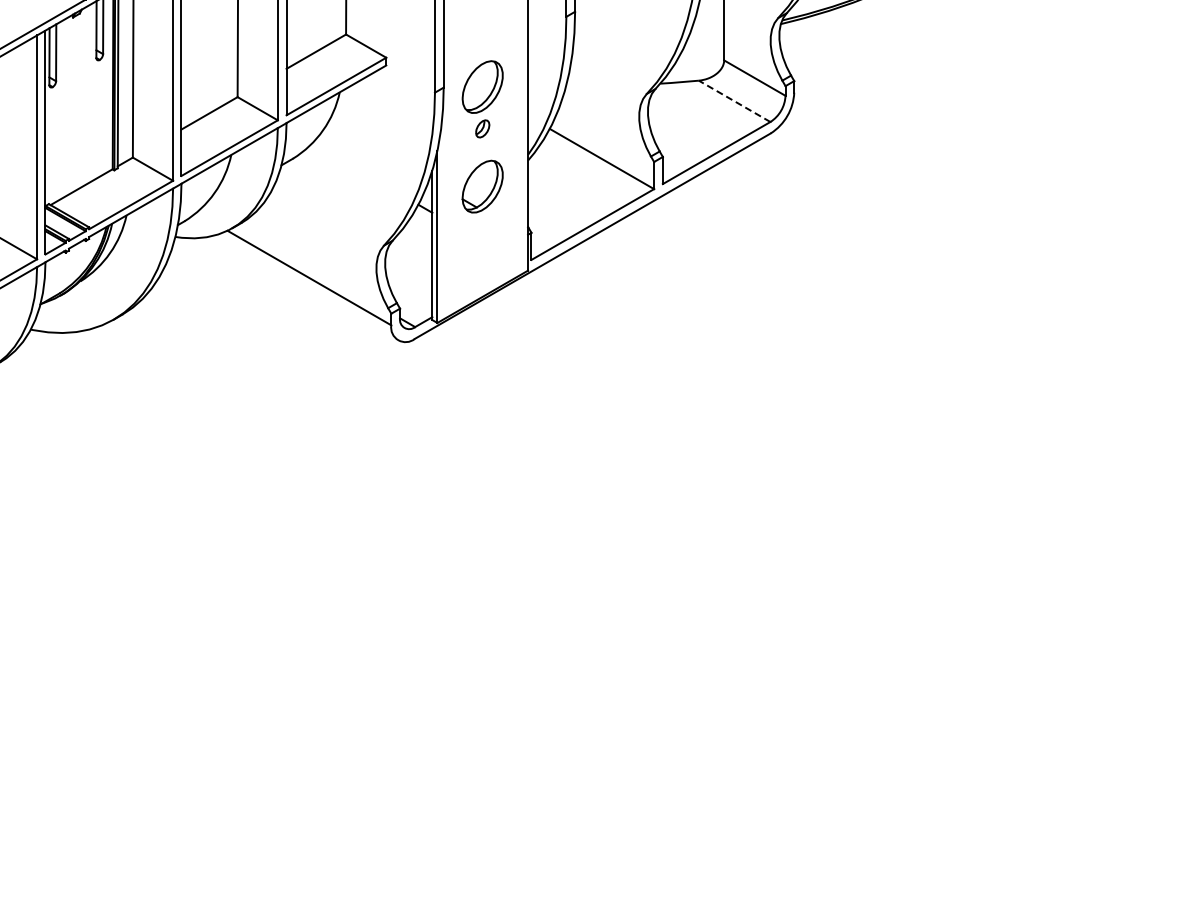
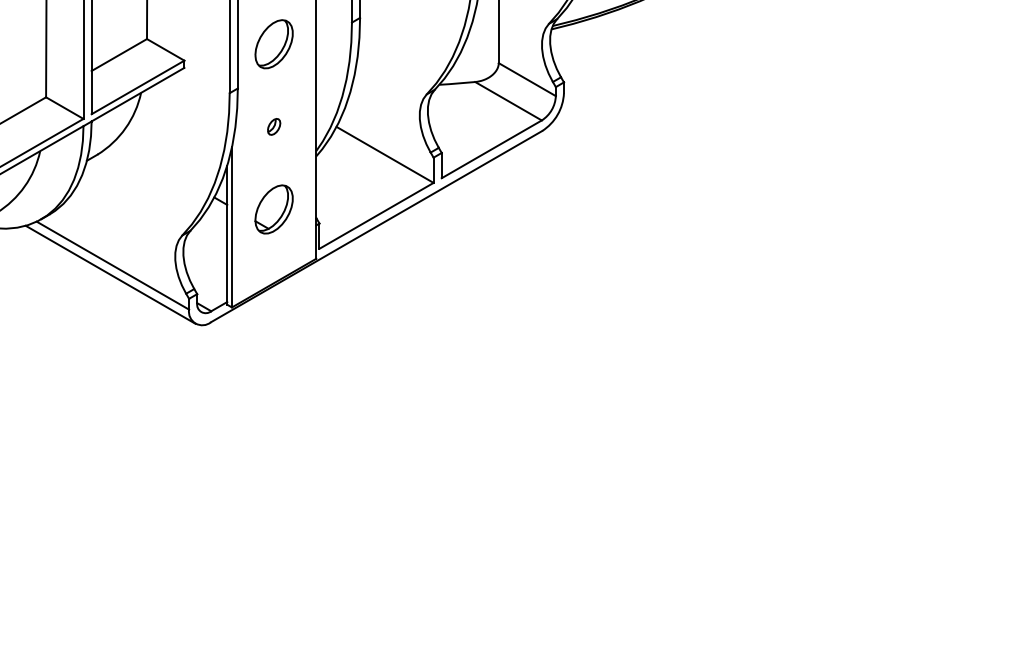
part: (482, 86) -> (273, 43), moved
line: (734, 101) -> (508, 101), dashed -> solid
part: (482, 186) -> (273, 209), moved
line: (306, 287) -> (110, 274), added

